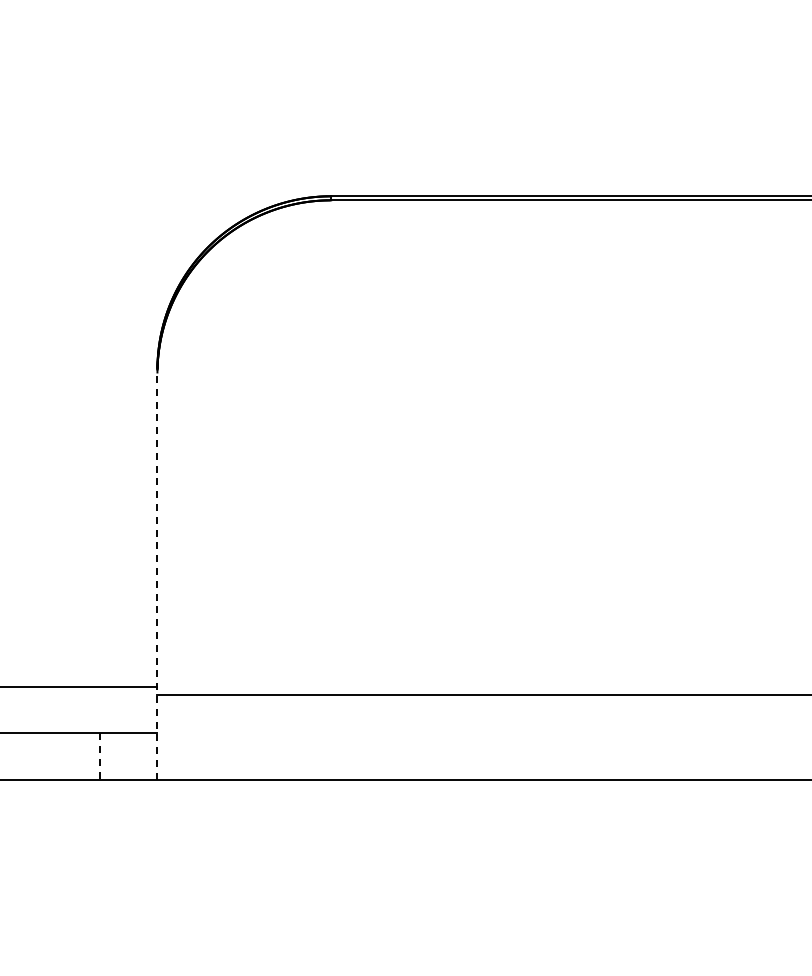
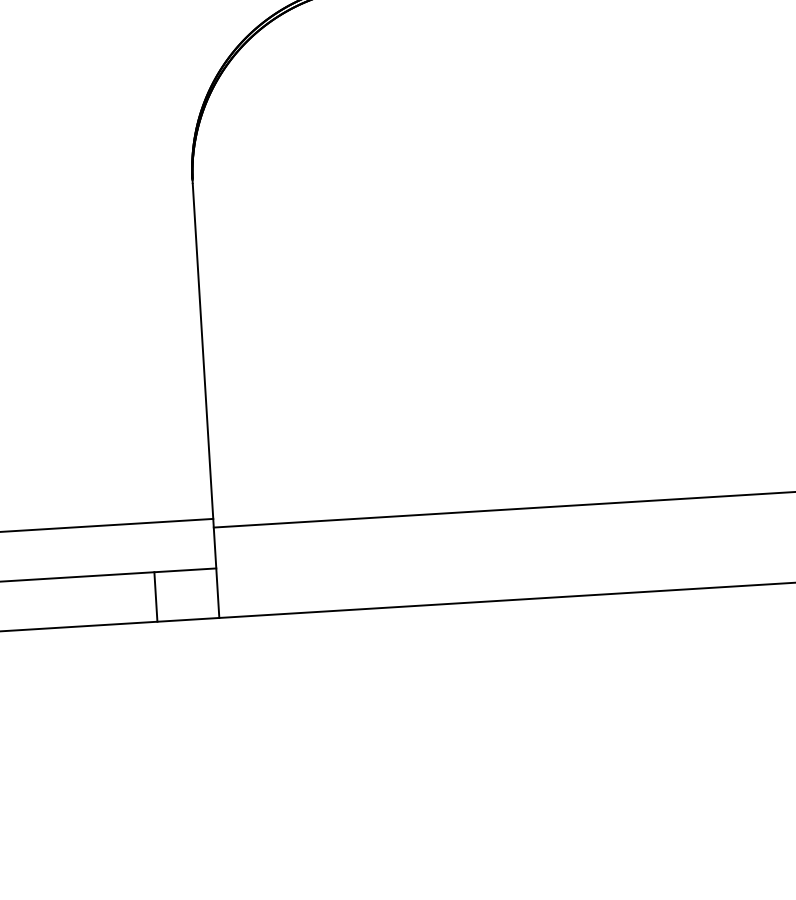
line: (157, 576) -> (206, 400), dashed -> solid
line: (99, 757) -> (155, 598), dashed -> solid

